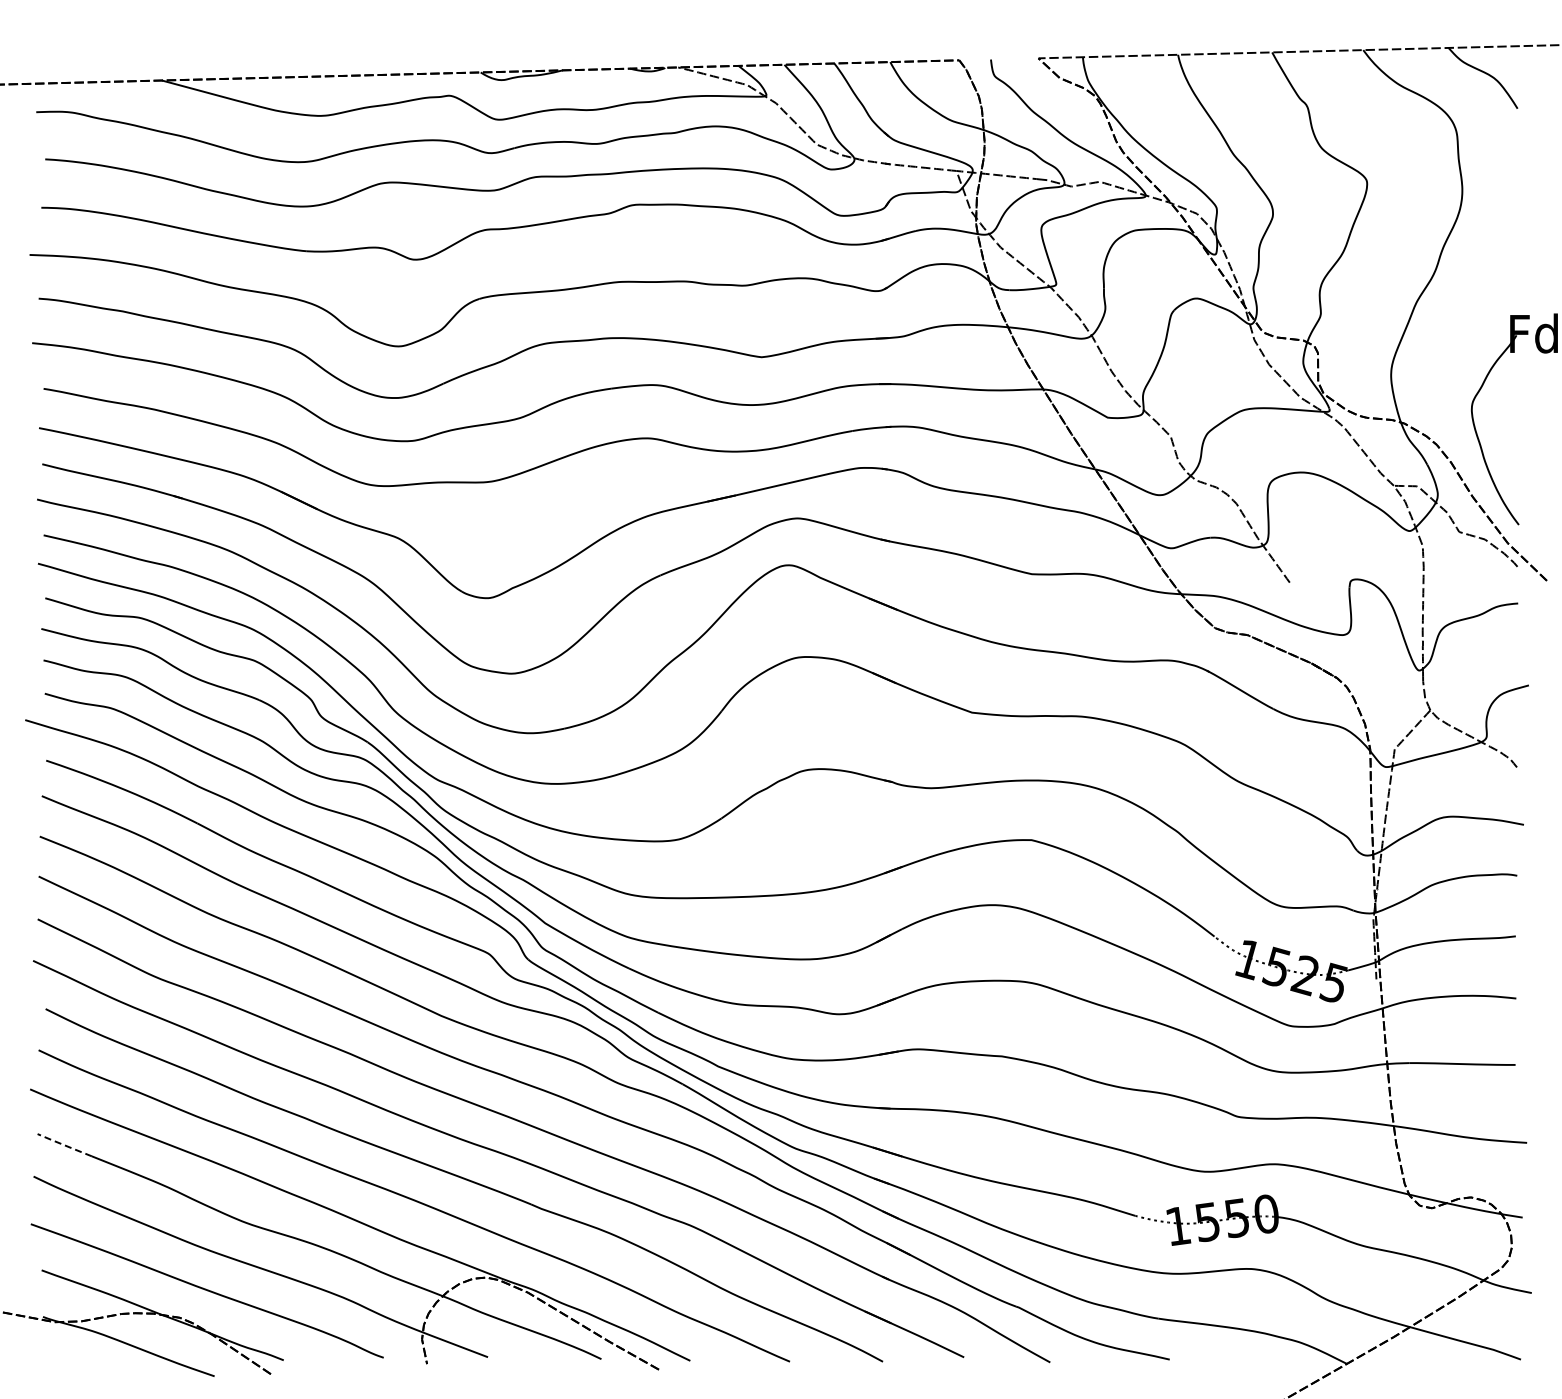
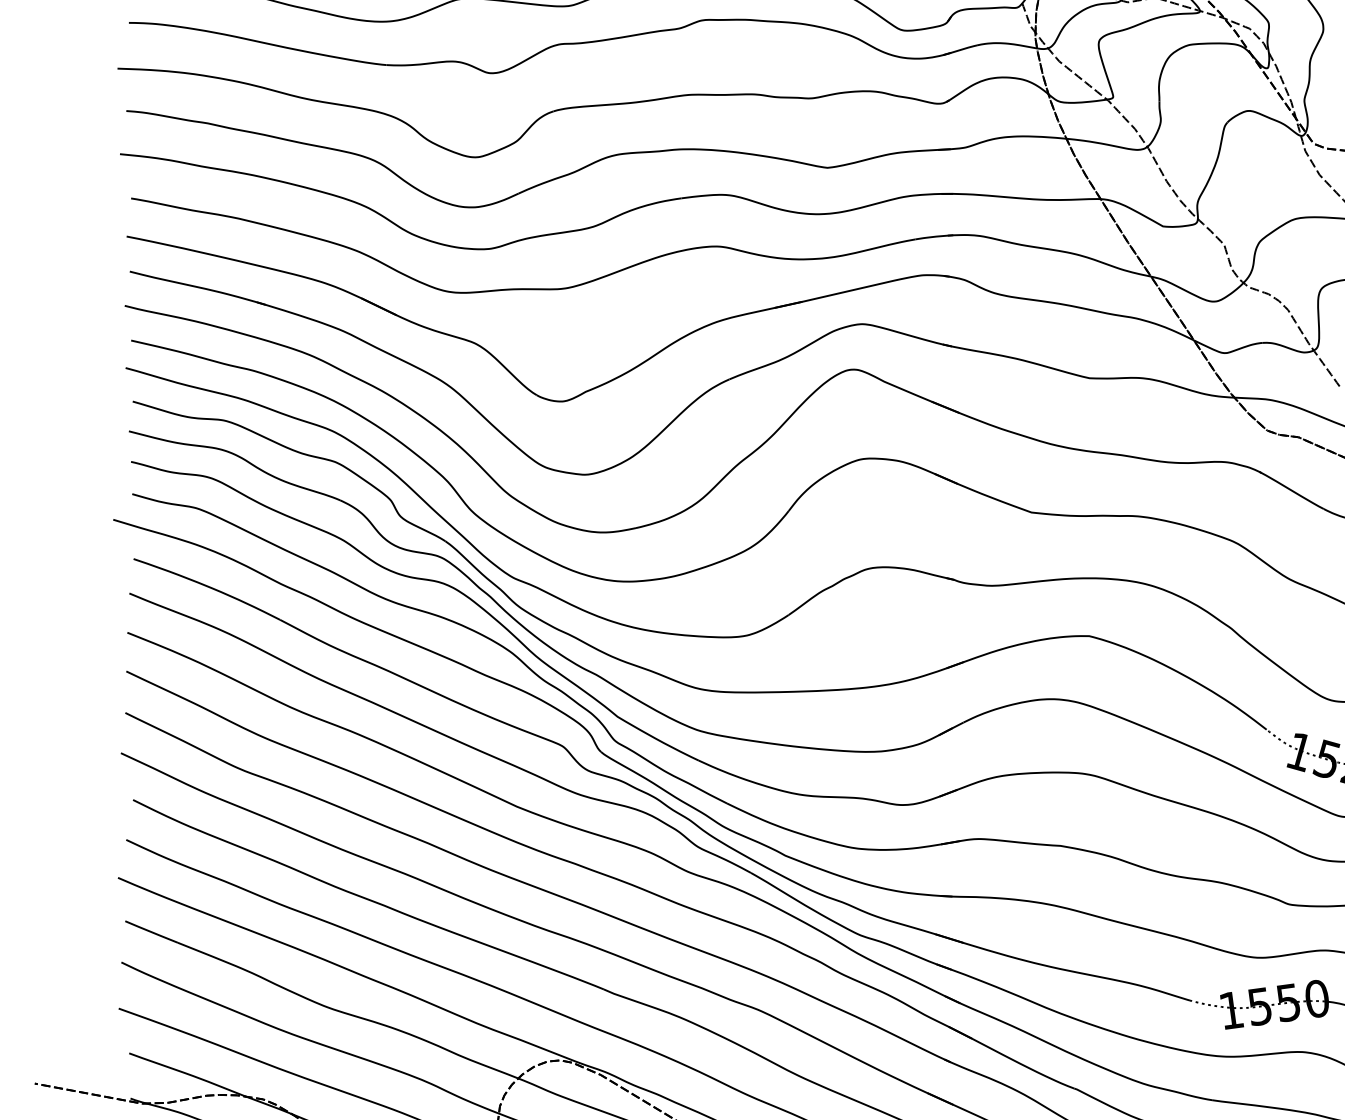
line: (64, 1145) -> (151, 932), dashed -> solid

